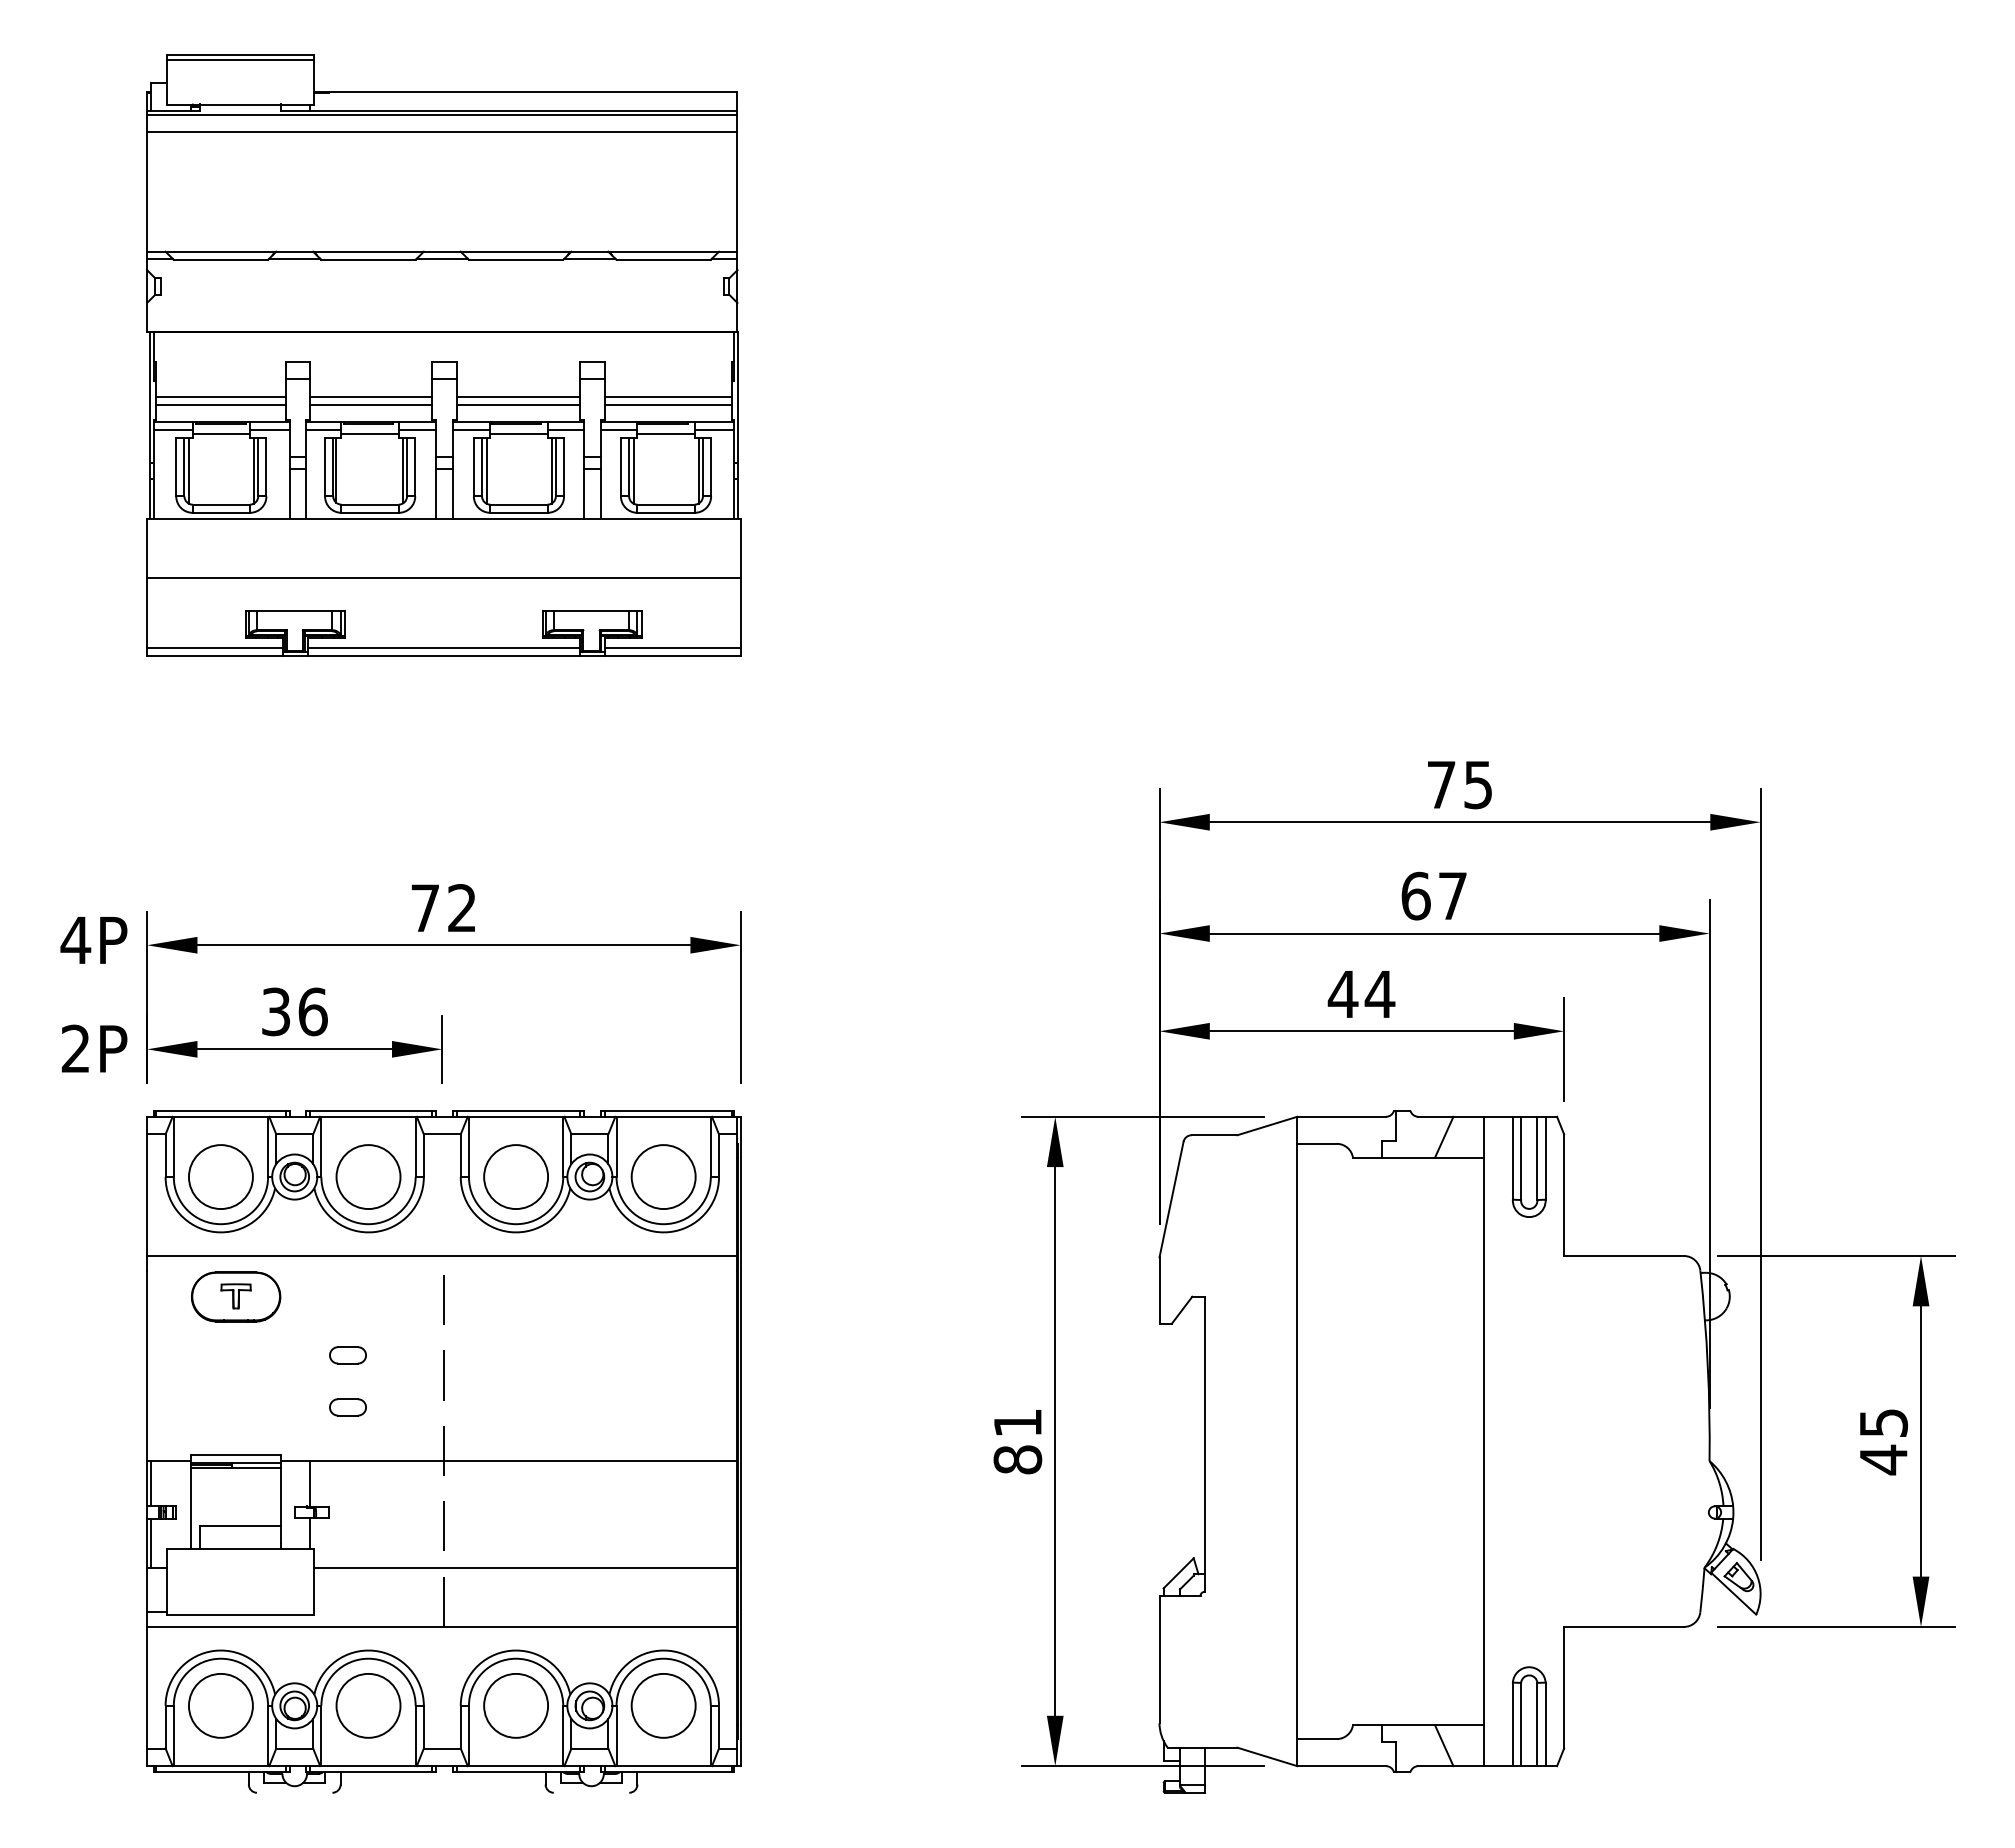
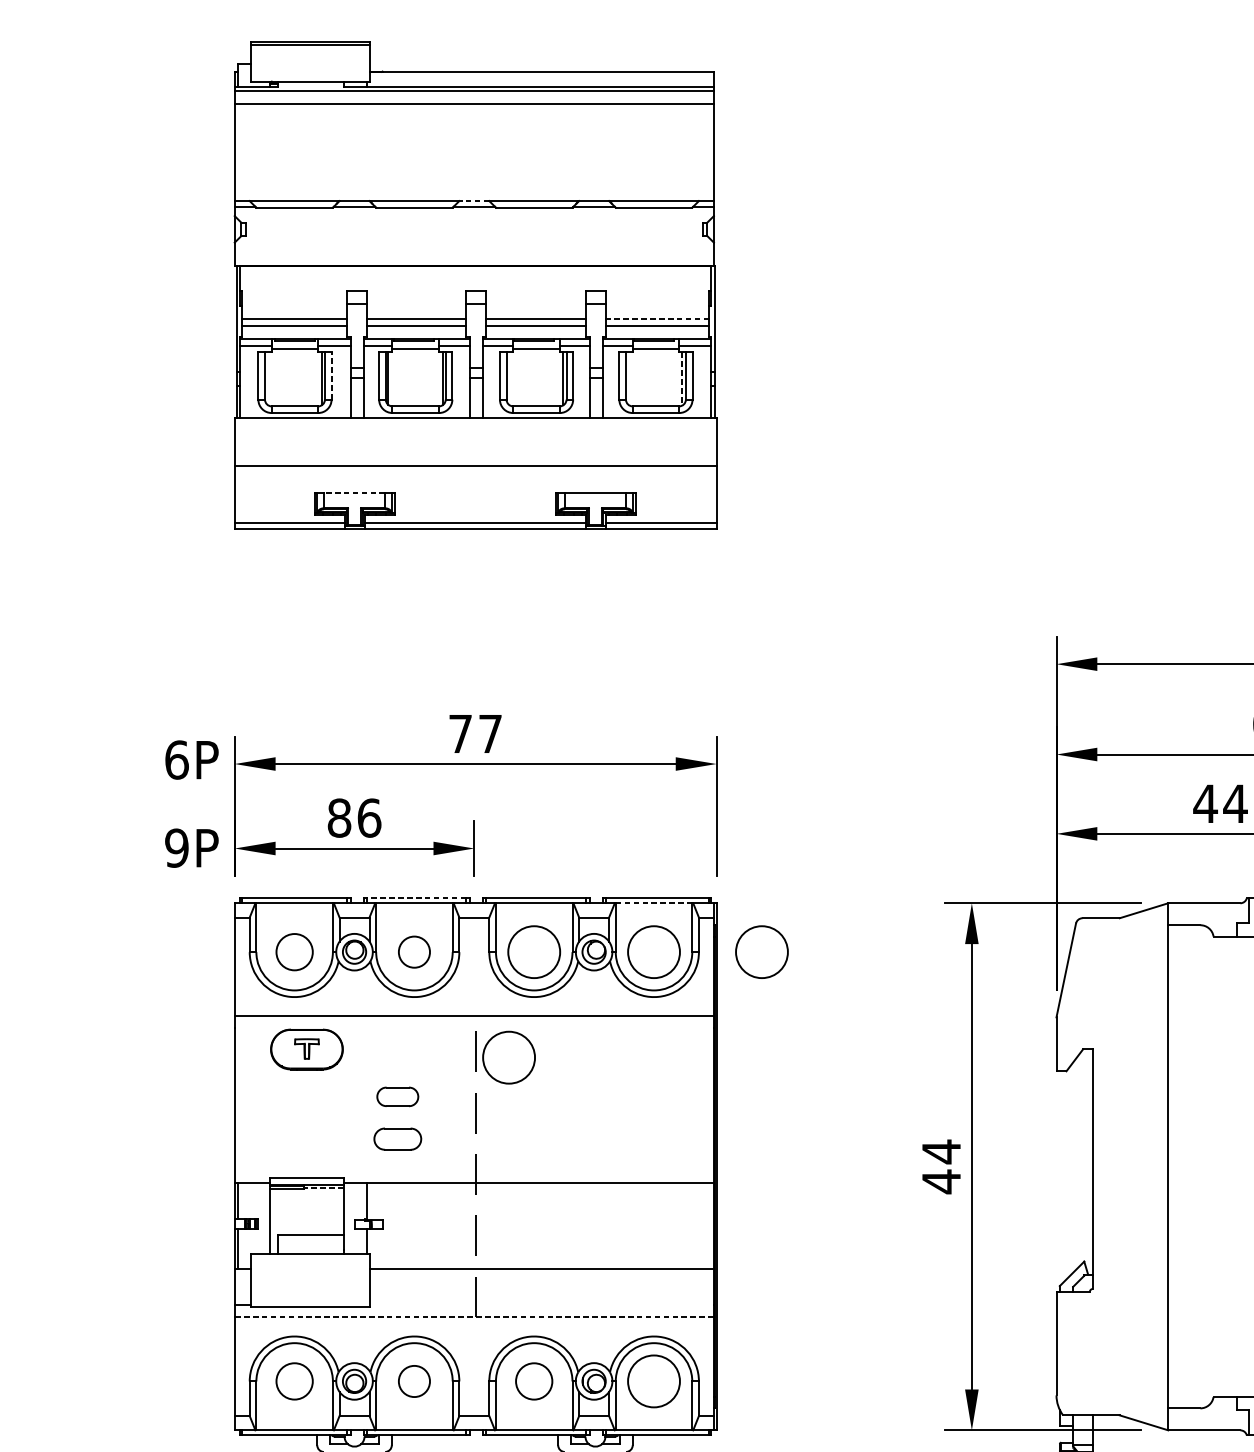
line: (441, 251) -> (473, 200), solid -> dashed
line: (667, 397) -> (657, 319), solid -> dashed
line: (266, 466) -> (331, 375), solid -> dashed
line: (189, 470) -> (269, 378), removed
line: (486, 470) -> (510, 378), removed
line: (633, 470) -> (629, 378), removed
line: (698, 470) -> (682, 378), solid -> dashed
line: (294, 611) -> (354, 493), solid -> dashed
text: (461, 907) -> (489, 733), 72 -> 77
text: (75, 940) -> (176, 760), 4P -> 6P
text: (275, 1011) -> (338, 817), 36 -> 86
text: (75, 1048) -> (176, 847), 2P -> 9P
line: (371, 1110) -> (416, 898), solid -> dashed
line: (664, 1116) -> (654, 903), solid -> dashed
circle: (368, 1176) -> (414, 951), size x0.6
circle: (796, 1176) -> (761, 951), added
circle: (220, 1177) -> (294, 952), size x0.7
circle: (484, 1306) -> (508, 1057), added
part: (347, 1355) -> (397, 1097), size x1.4
part: (347, 1407) -> (397, 1139), size x1.6
text: (1017, 1441) -> (941, 1166), 81 -> 44
line: (256, 1468) -> (323, 1188), solid -> dashed
line: (441, 1626) -> (473, 1316), solid -> dashed
circle: (220, 1705) -> (294, 1381), size x0.7
circle: (368, 1705) -> (414, 1381), size x0.6
circle: (515, 1705) -> (533, 1381), size x0.7

